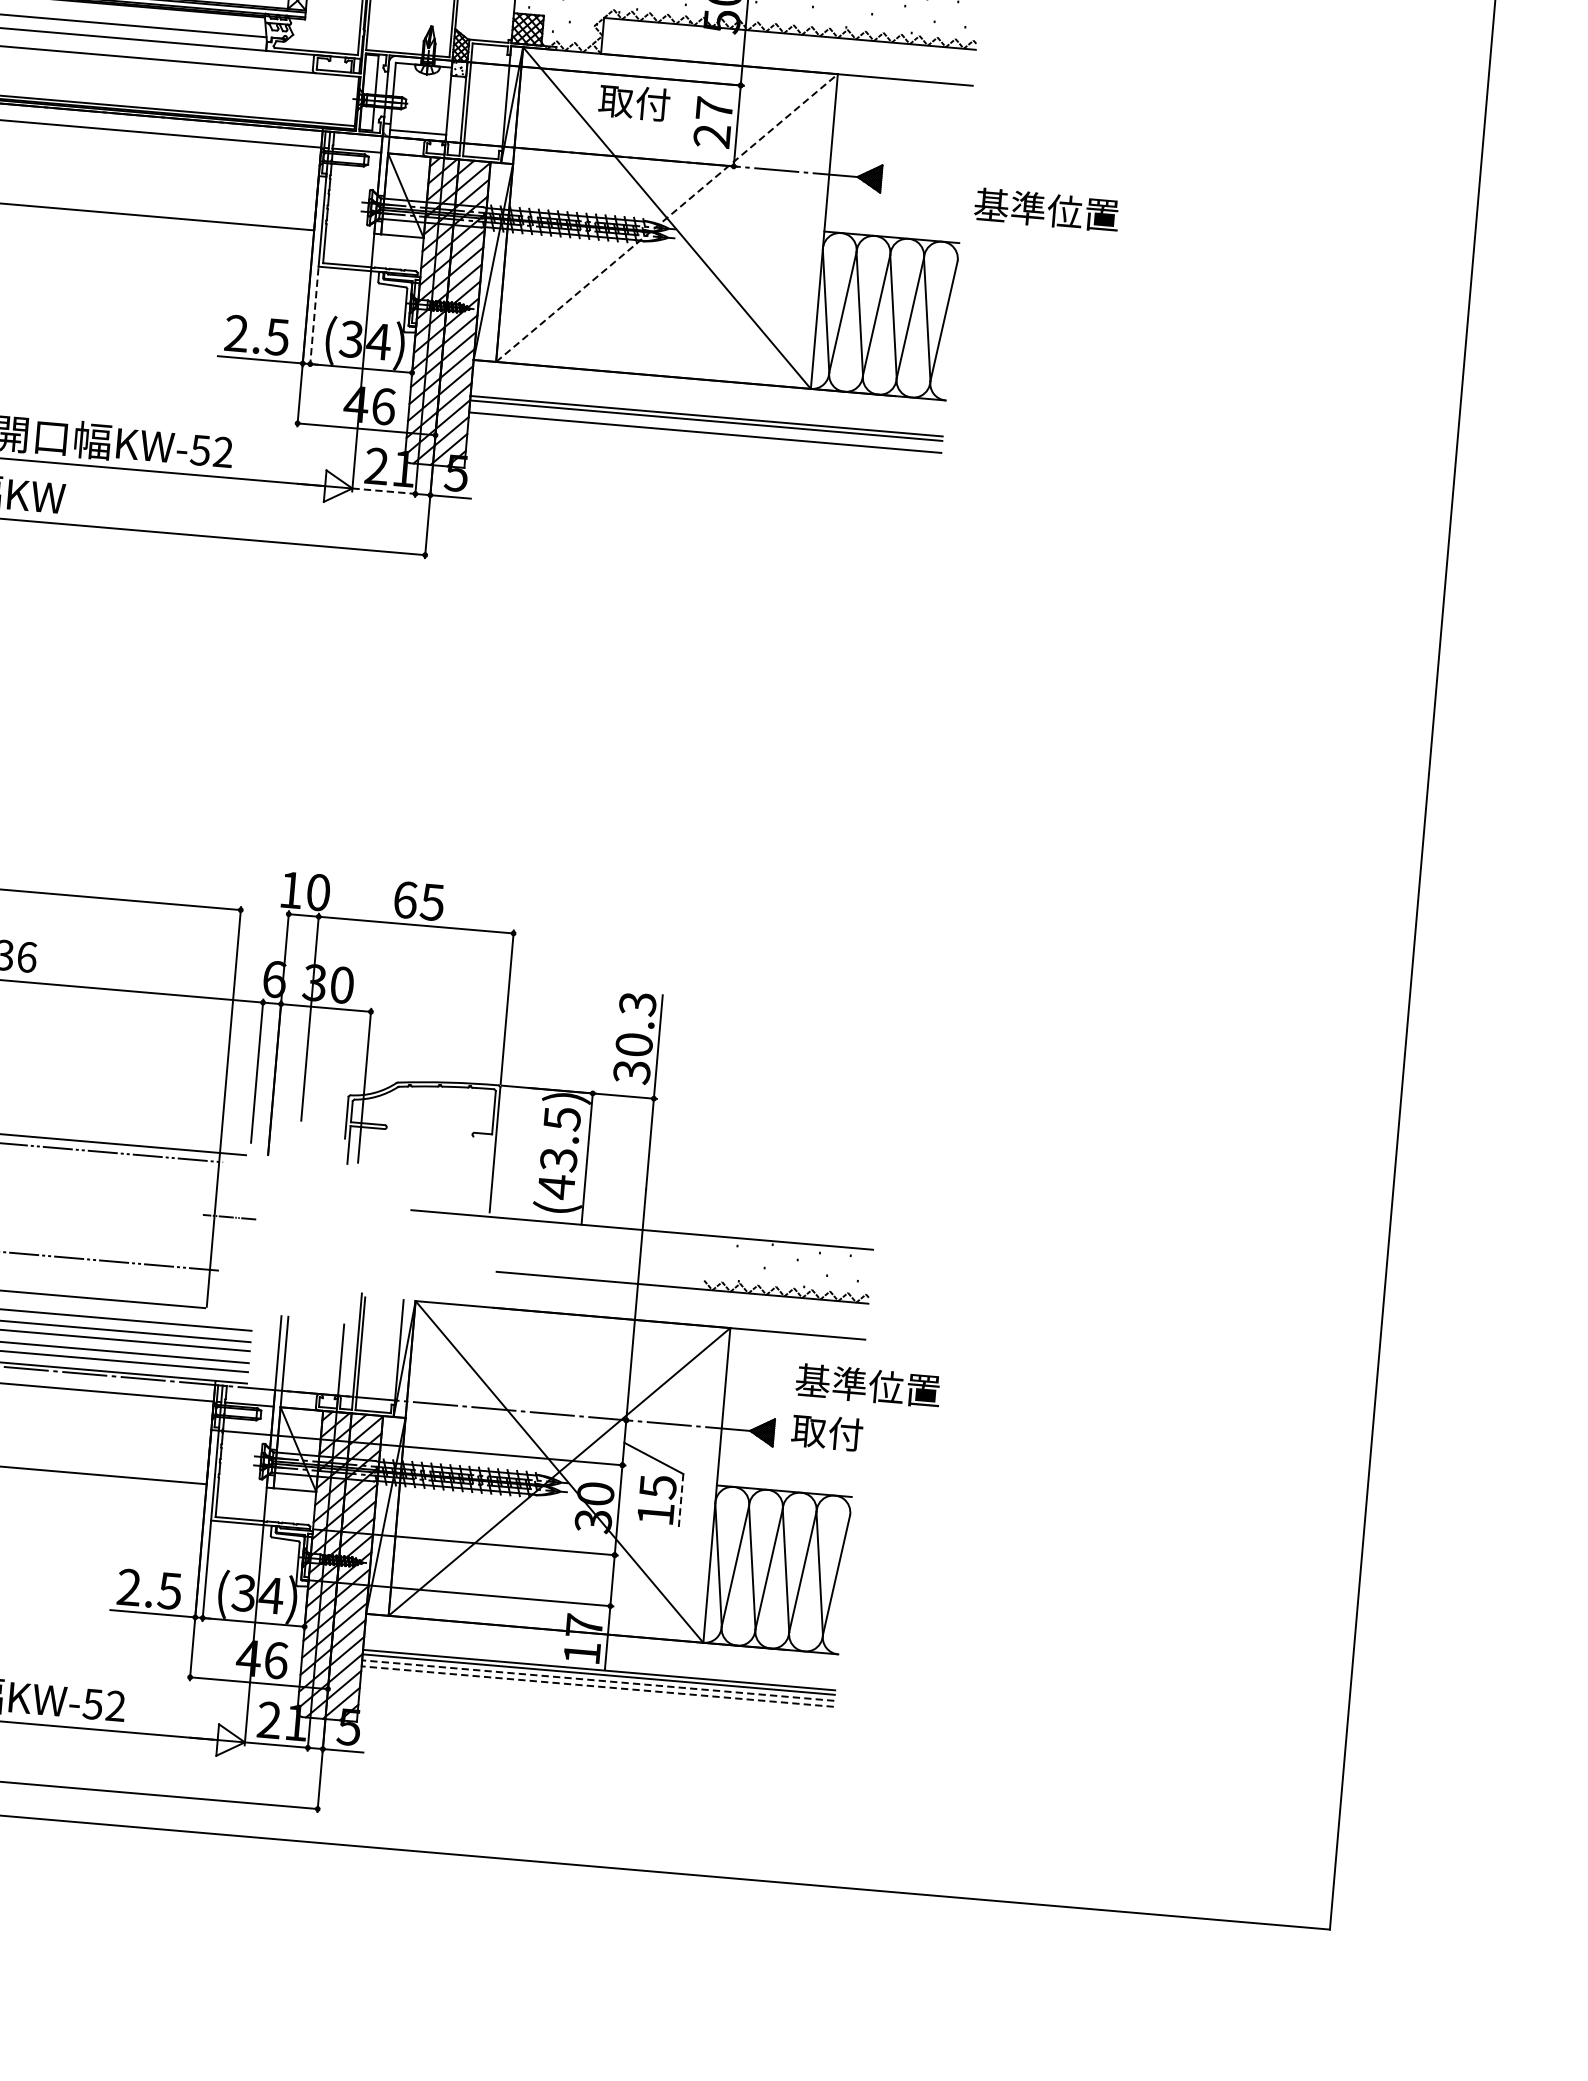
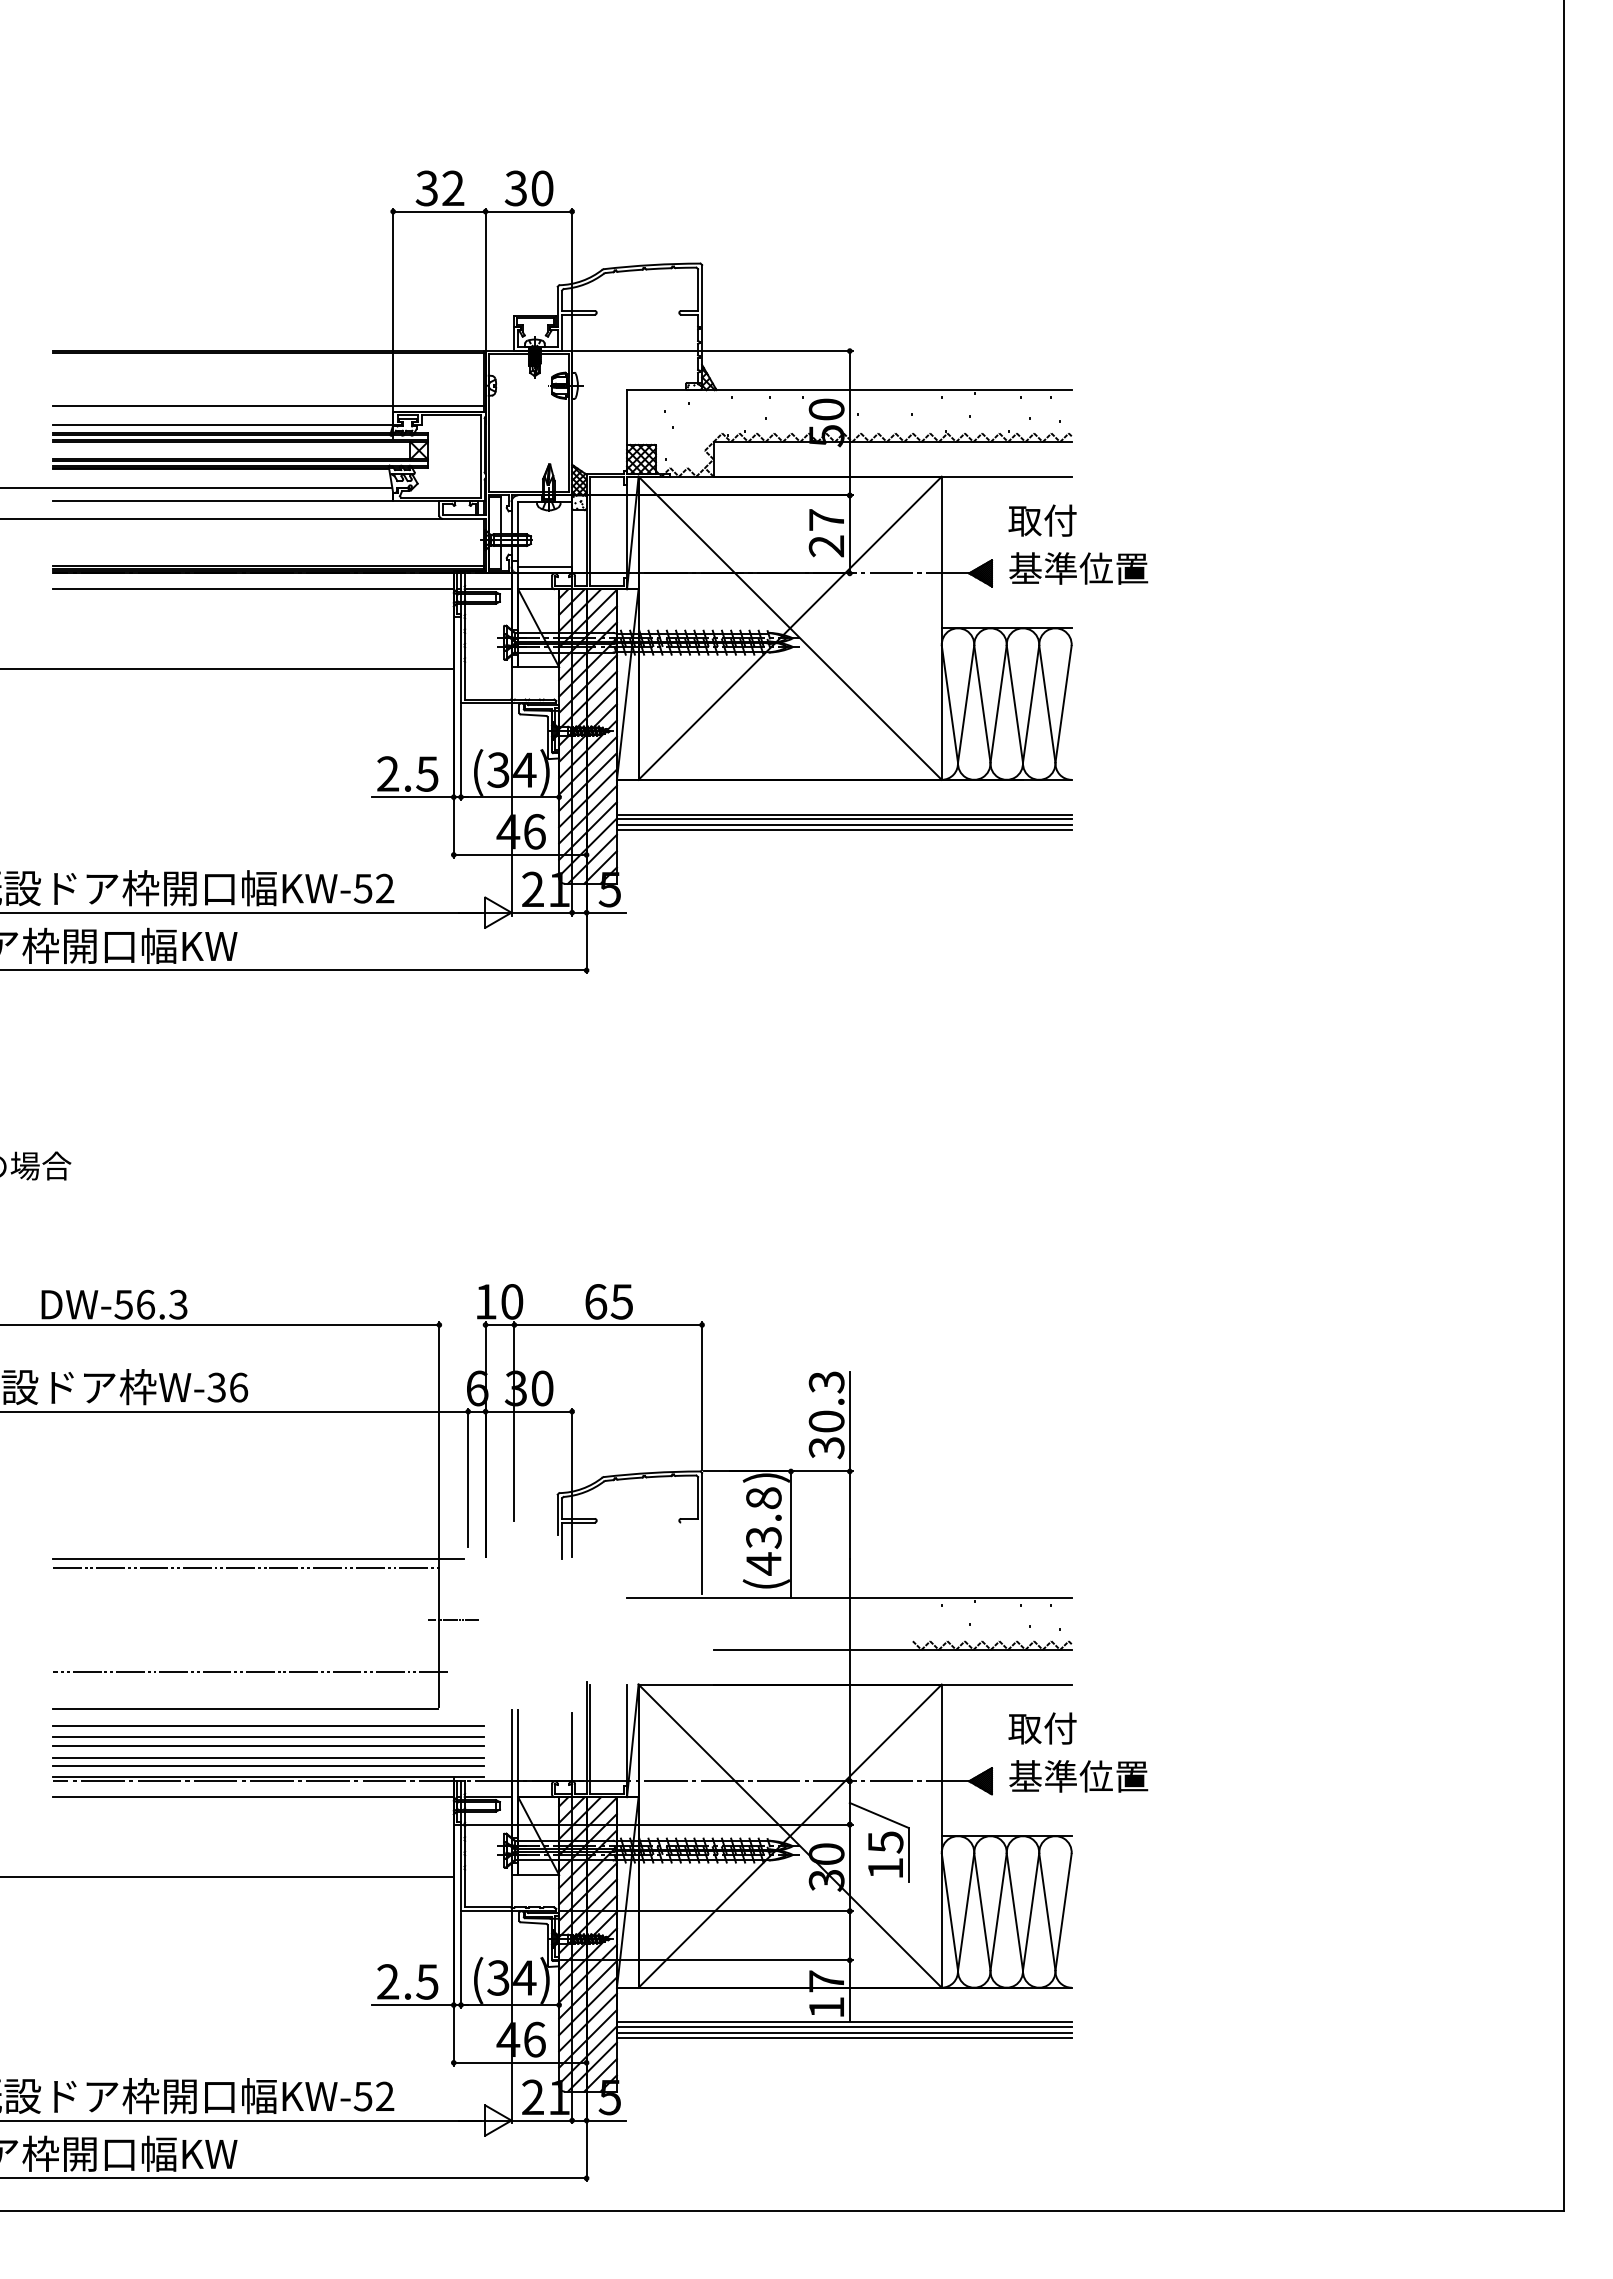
text: (634, 102) -> (1042, 520), moved
text: (1046, 210) -> (1078, 568), moved
line: (667, 217) -> (790, 627), dashed -> solid
line: (314, 317) -> (461, 752), dashed -> solid
line: (704, 426) -> (843, 824), added
line: (384, 491) -> (542, 912), dashed -> solid
text: (561, 1119) -> (763, 1498), (43.5) -> (43.8)
text: (867, 1385) -> (1077, 1728), 基準位置 -> 取付
text: (864, 1435) -> (1078, 1776), 取付 -> 基準位置
line: (680, 1502) -> (908, 1855), dashed -> solid
line: (597, 1680) -> (843, 2032), dashed -> solid
line: (596, 1686) -> (843, 2038), dashed -> solid

